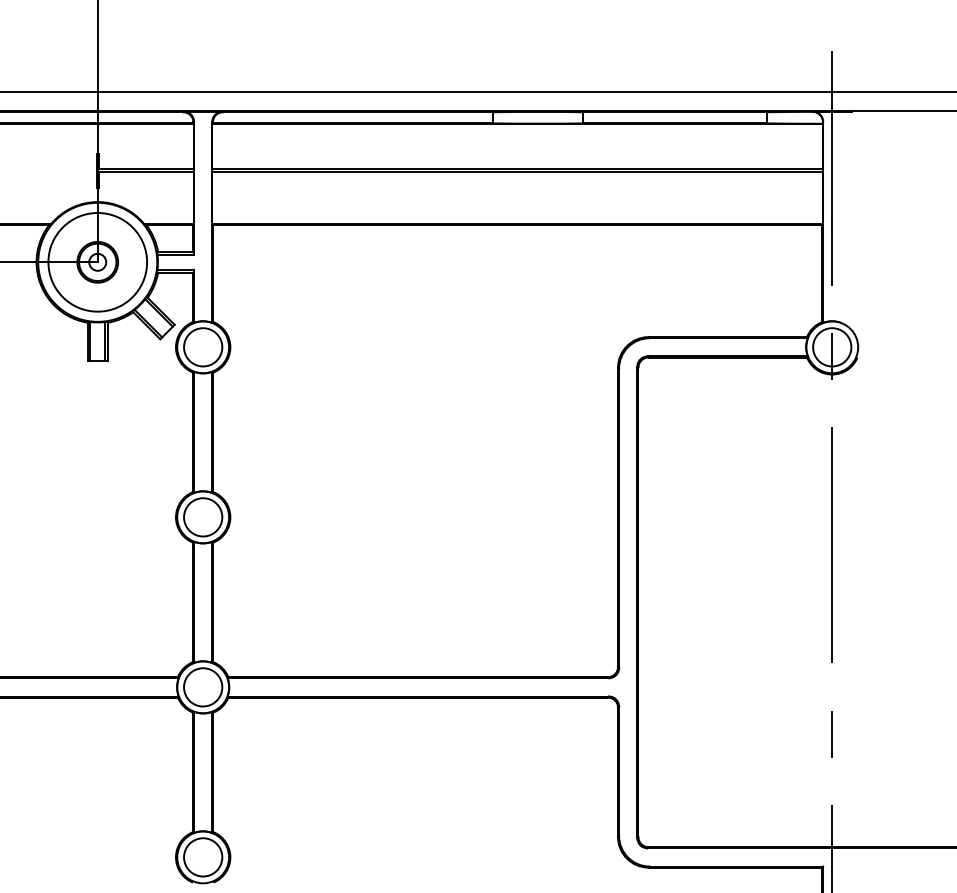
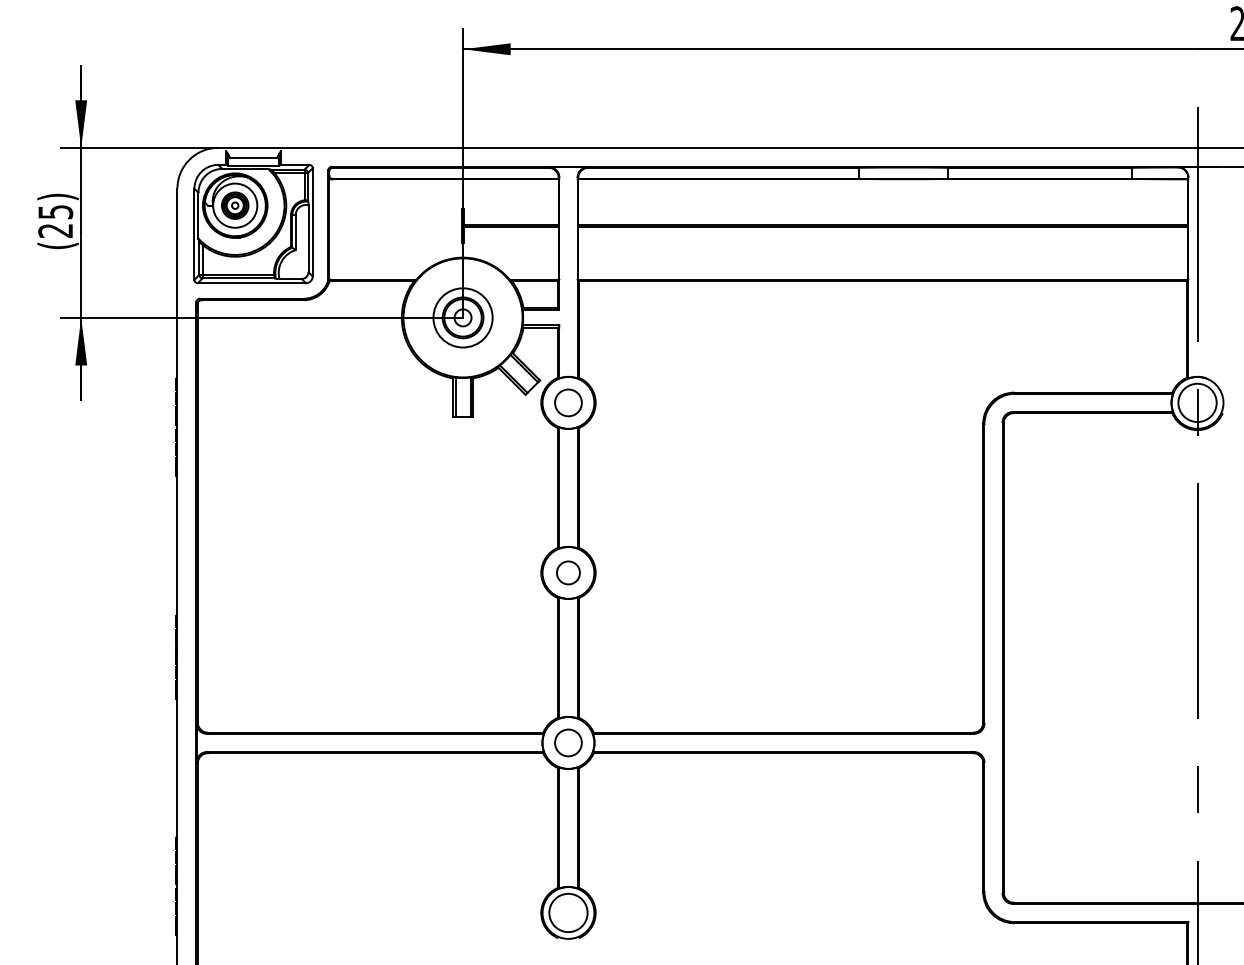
circle: (97, 261) -> (462, 317), size x0.6
circle: (203, 346) -> (568, 402), size x0.7
circle: (203, 516) -> (568, 572), size x0.6
circle: (203, 686) -> (568, 742), size x0.7

